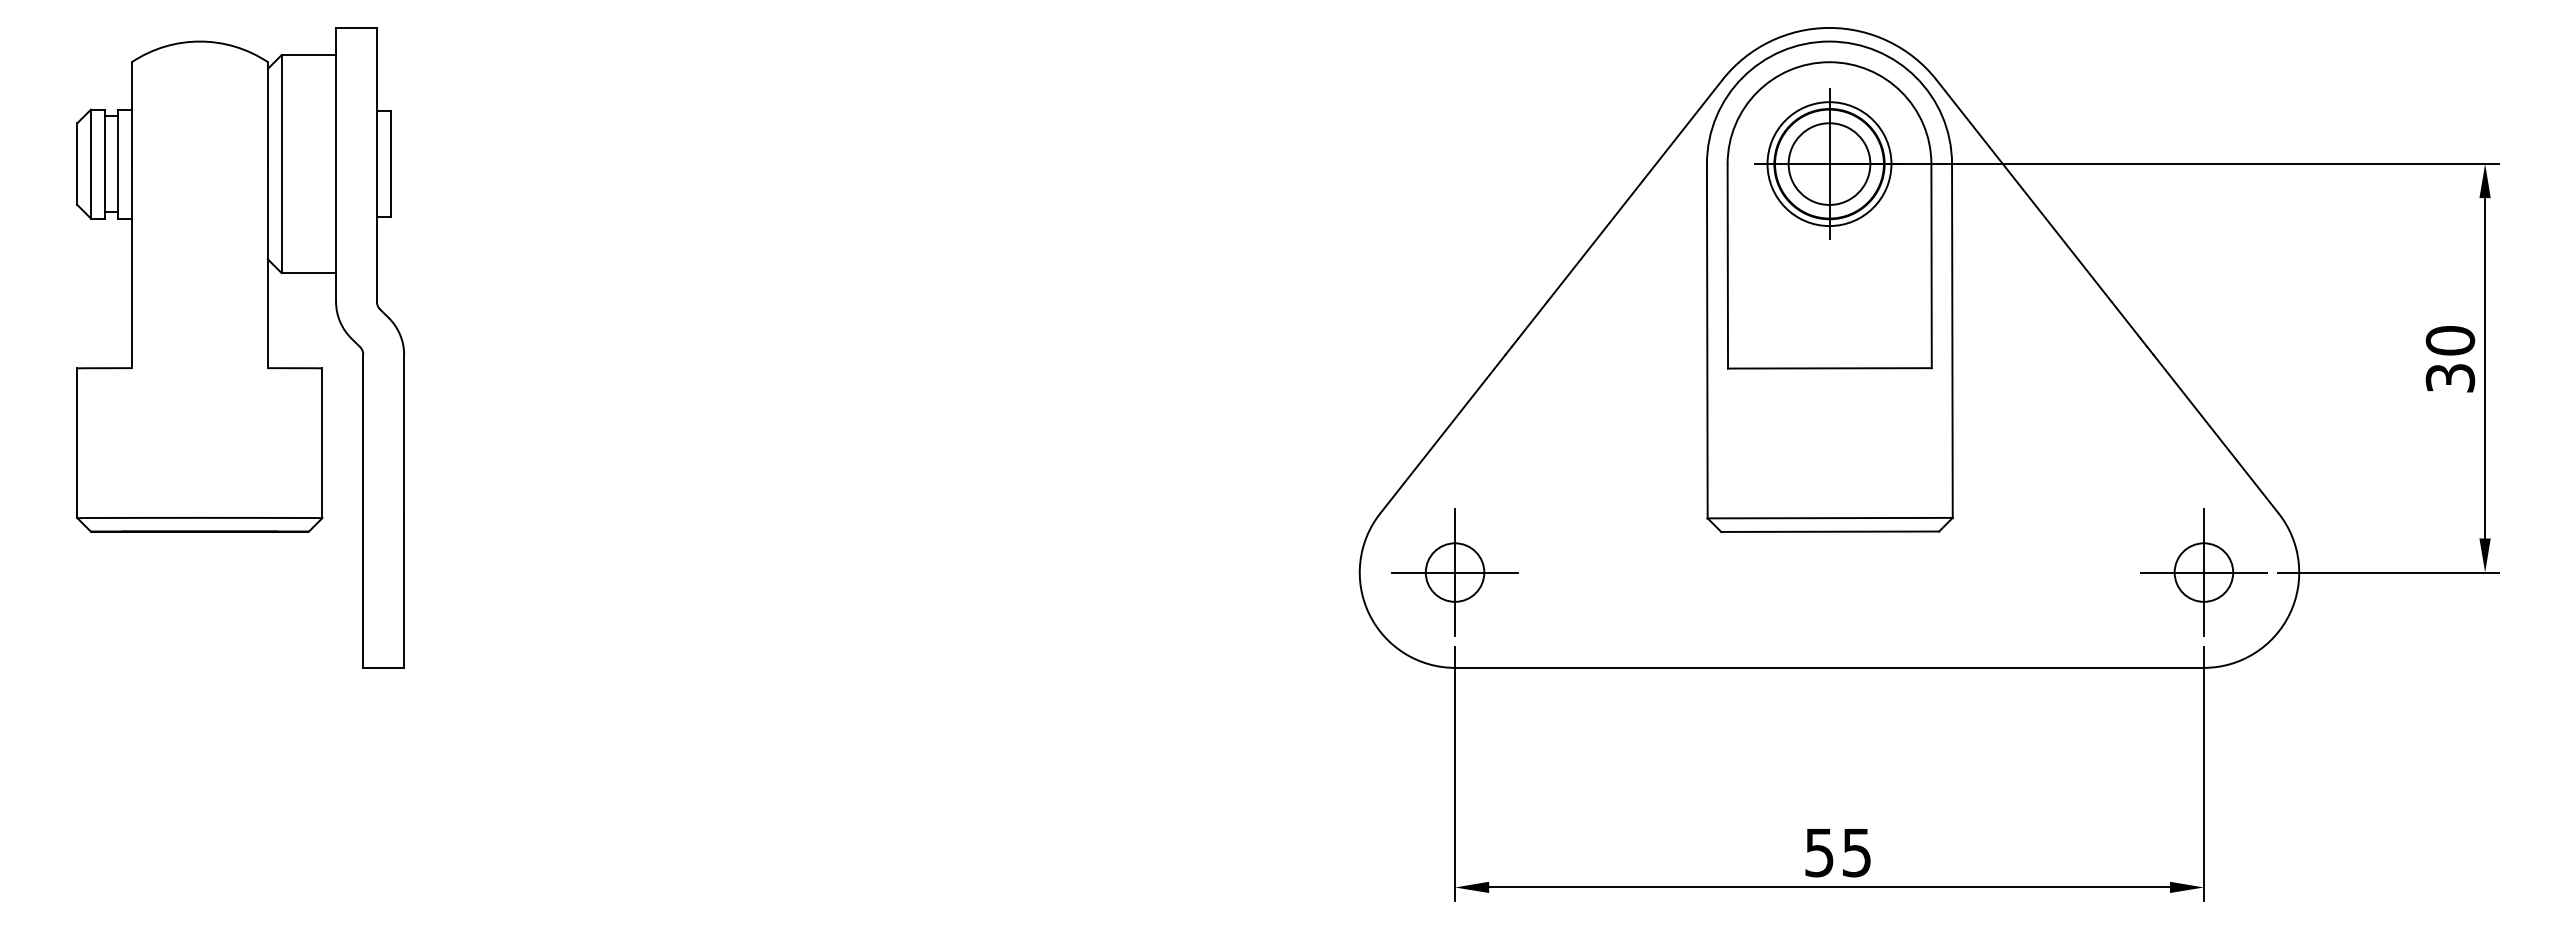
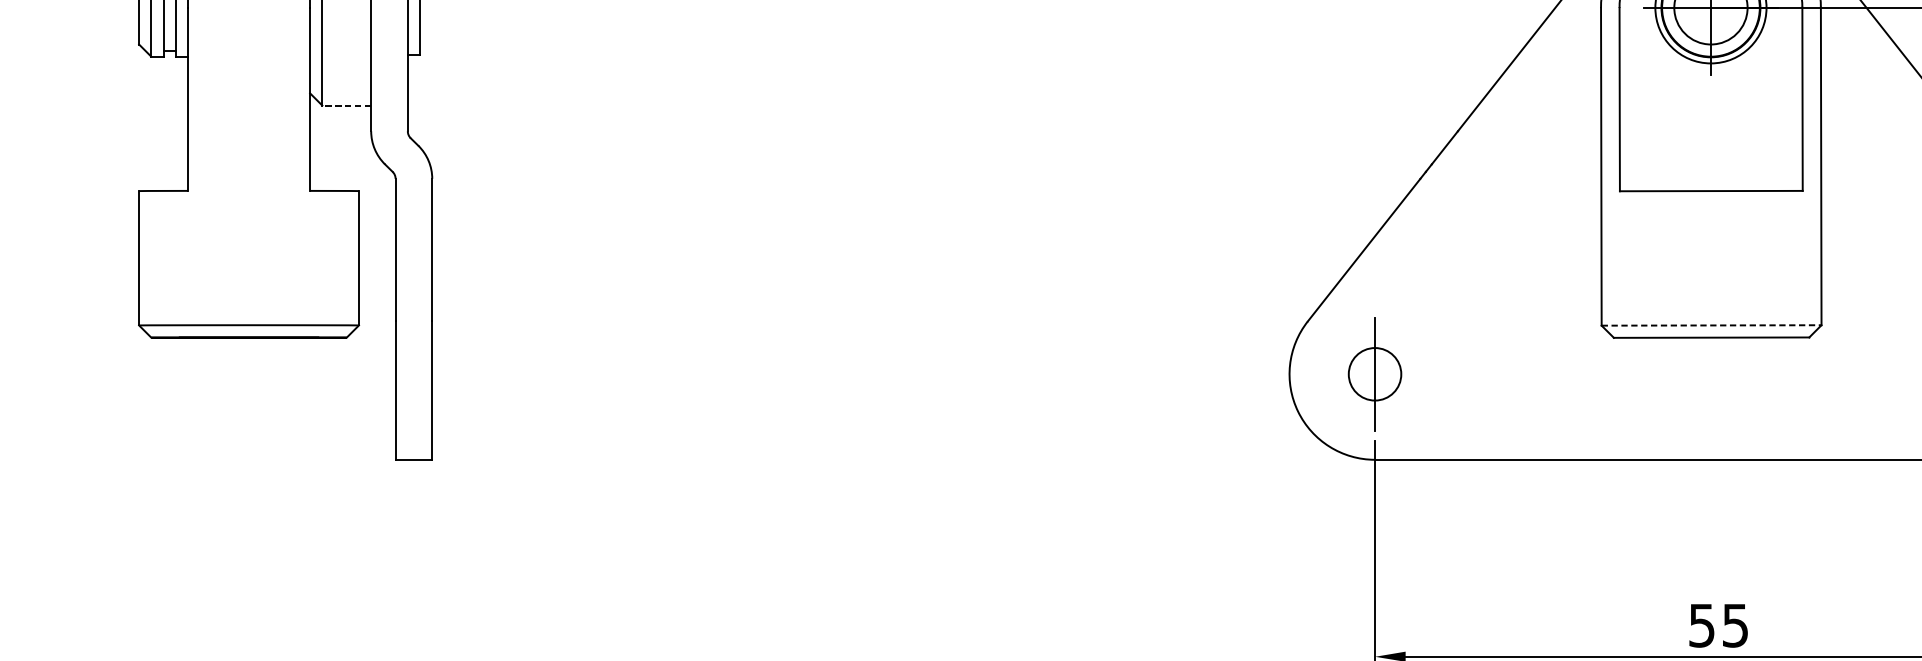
line: (308, 273) -> (346, 105), solid -> dashed
line: (1830, 518) -> (1711, 325), solid -> dashed
line: (1454, 572) -> (1374, 374), removed

